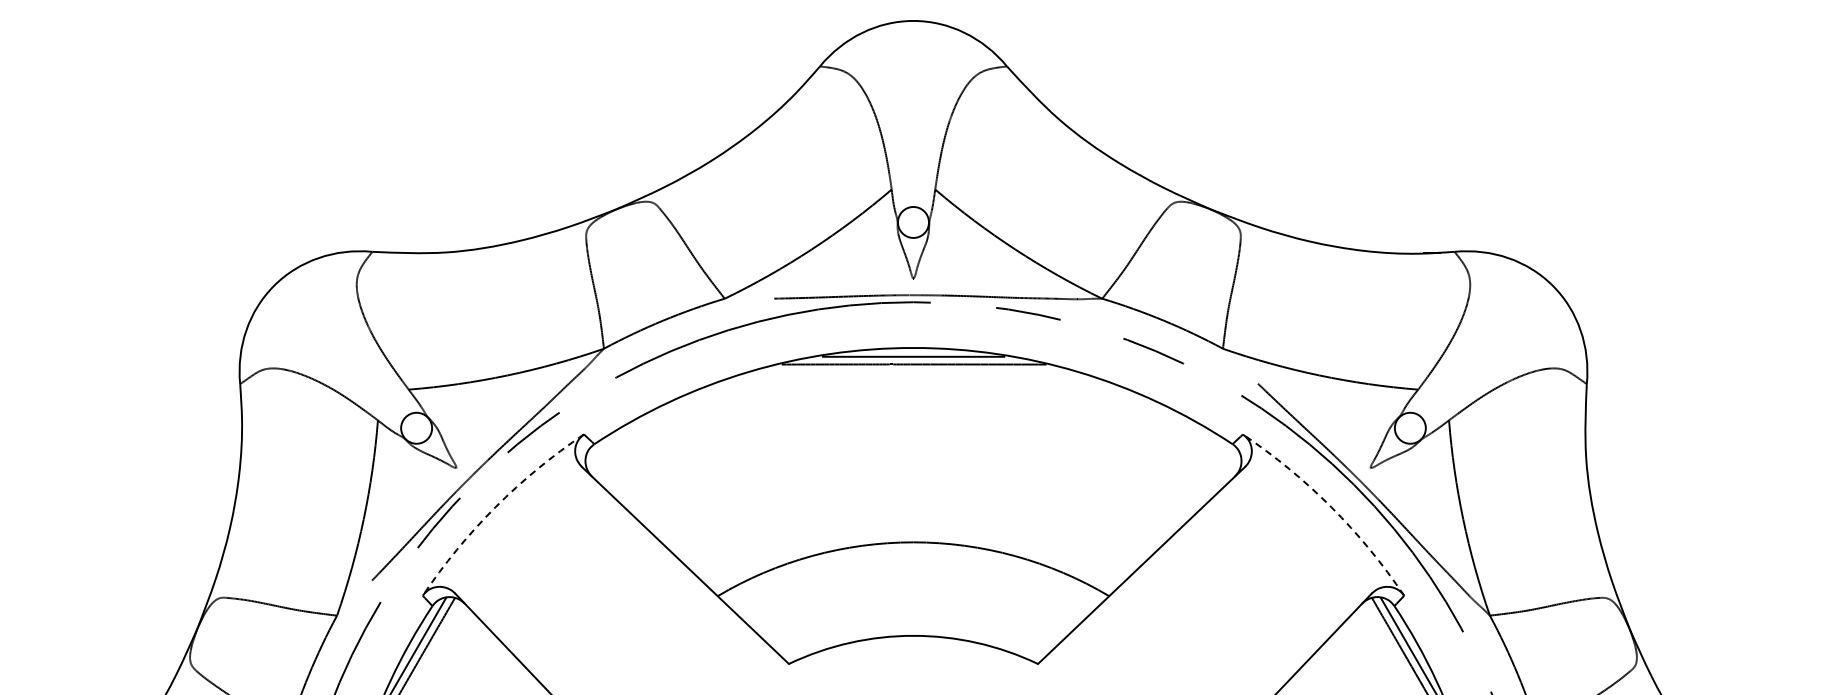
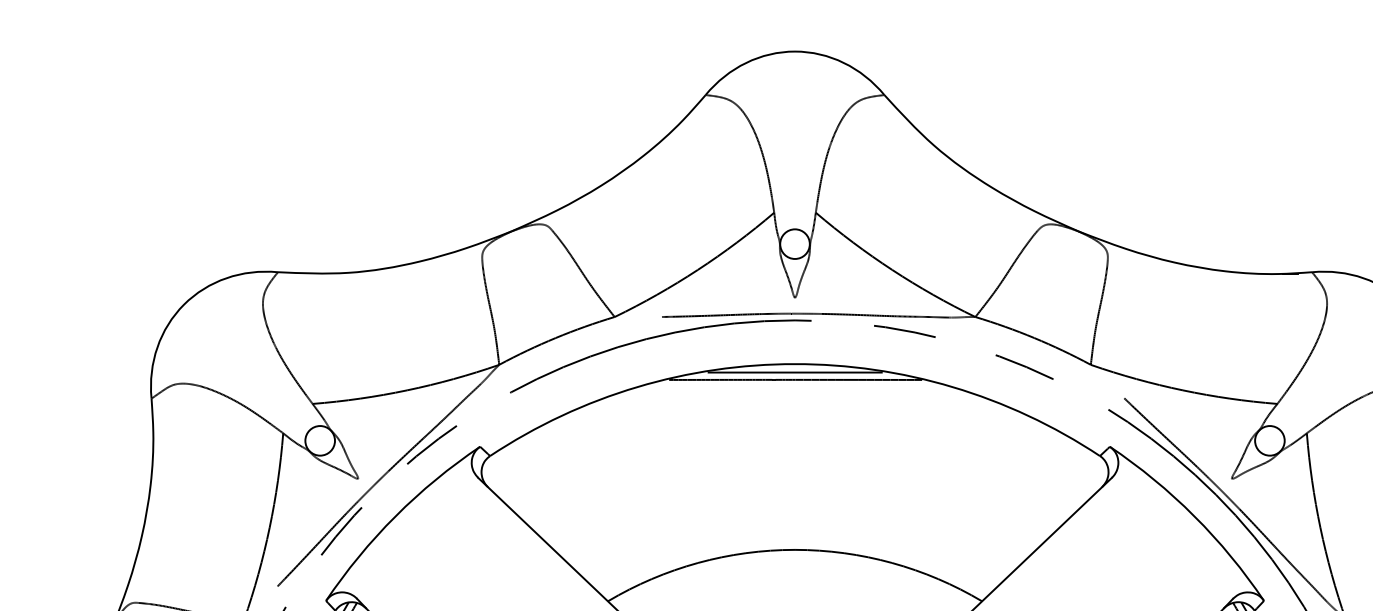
arc: (495, 507) -> (395, 516), dashed -> solid
arc: (1331, 507) -> (1194, 516), dashed -> solid

